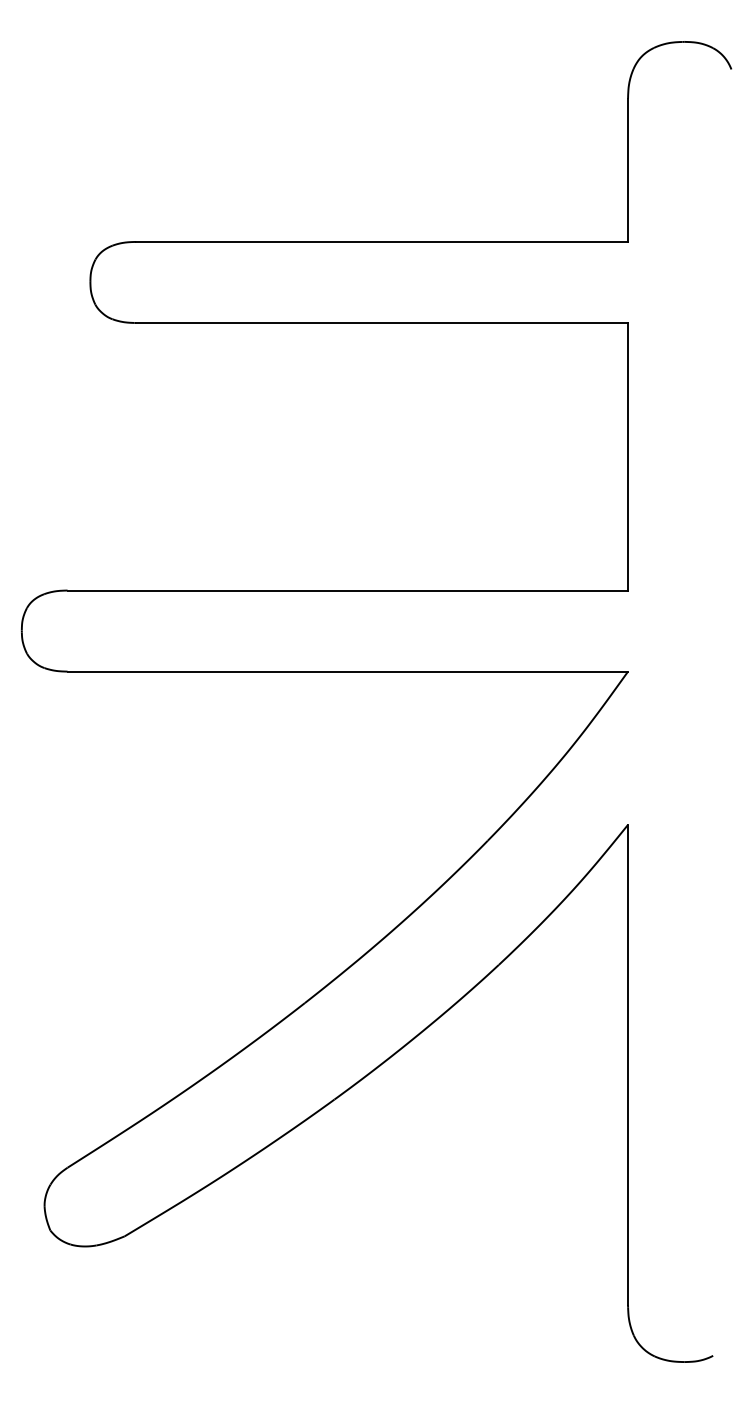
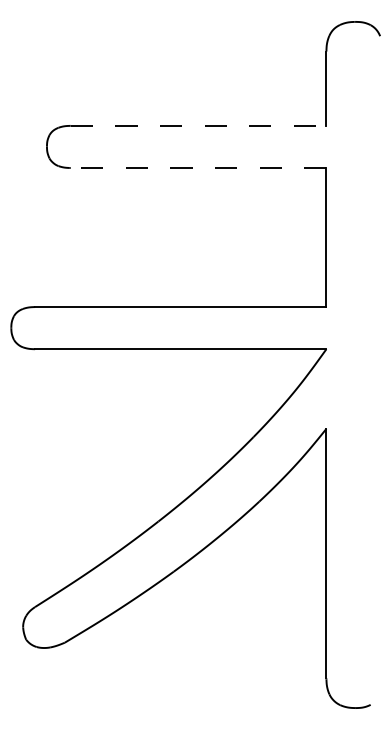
line: (381, 241) -> (198, 125), solid -> dashed
line: (381, 322) -> (198, 167), solid -> dashed

